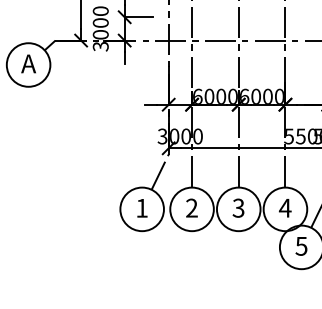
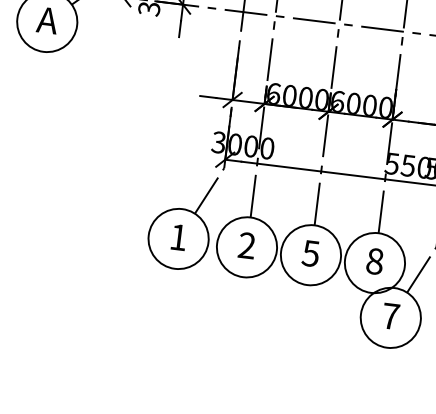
text: (238, 207) -> (310, 252), 3 -> 5
text: (284, 207) -> (373, 260), 4 -> 8
text: (301, 246) -> (390, 316), 5 -> 7

